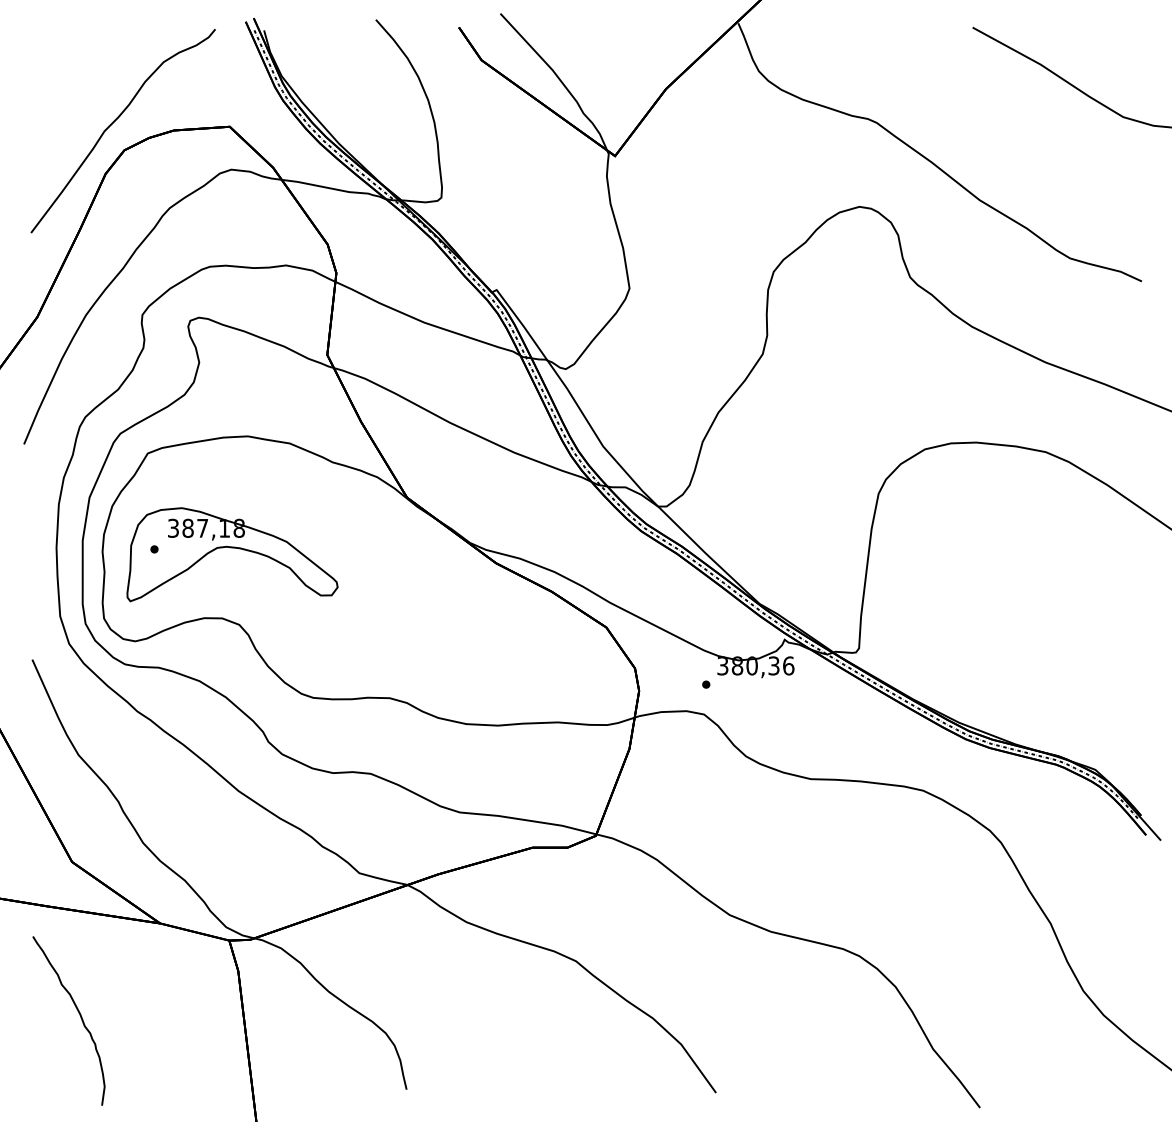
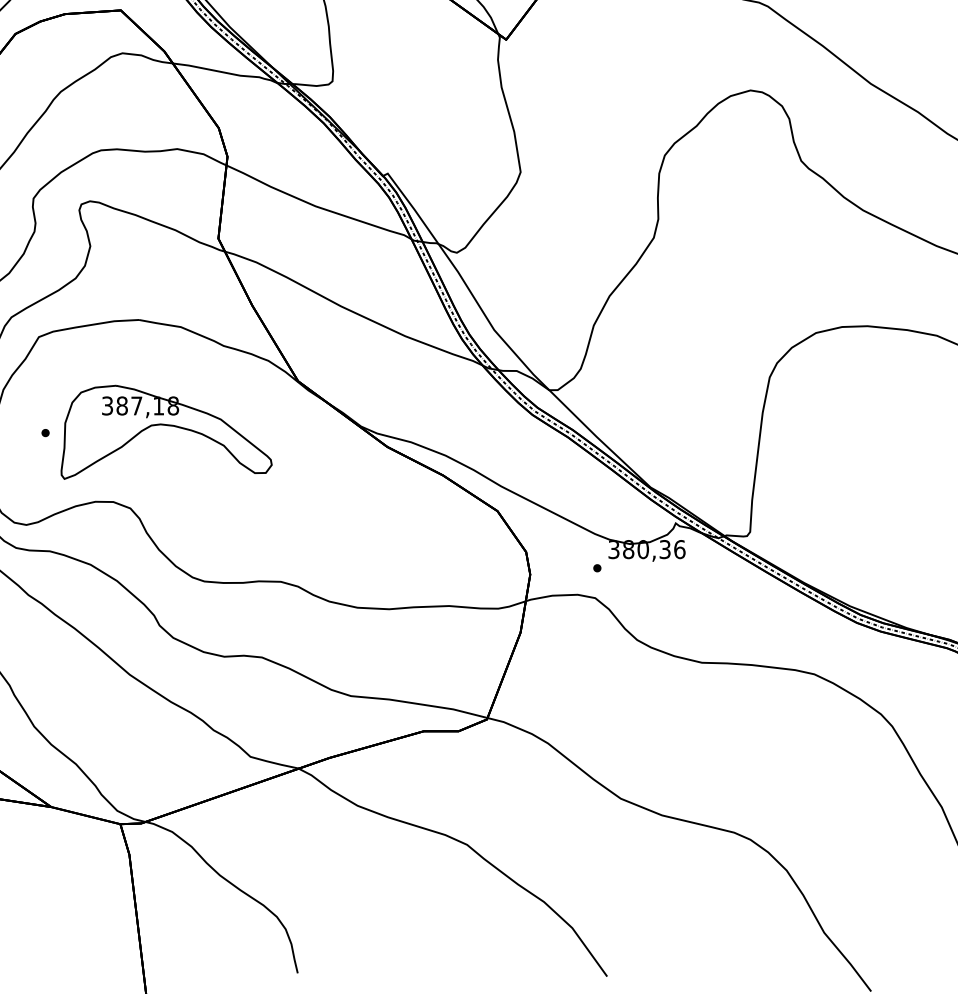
part: (232, 554) -> (166, 432), moved

